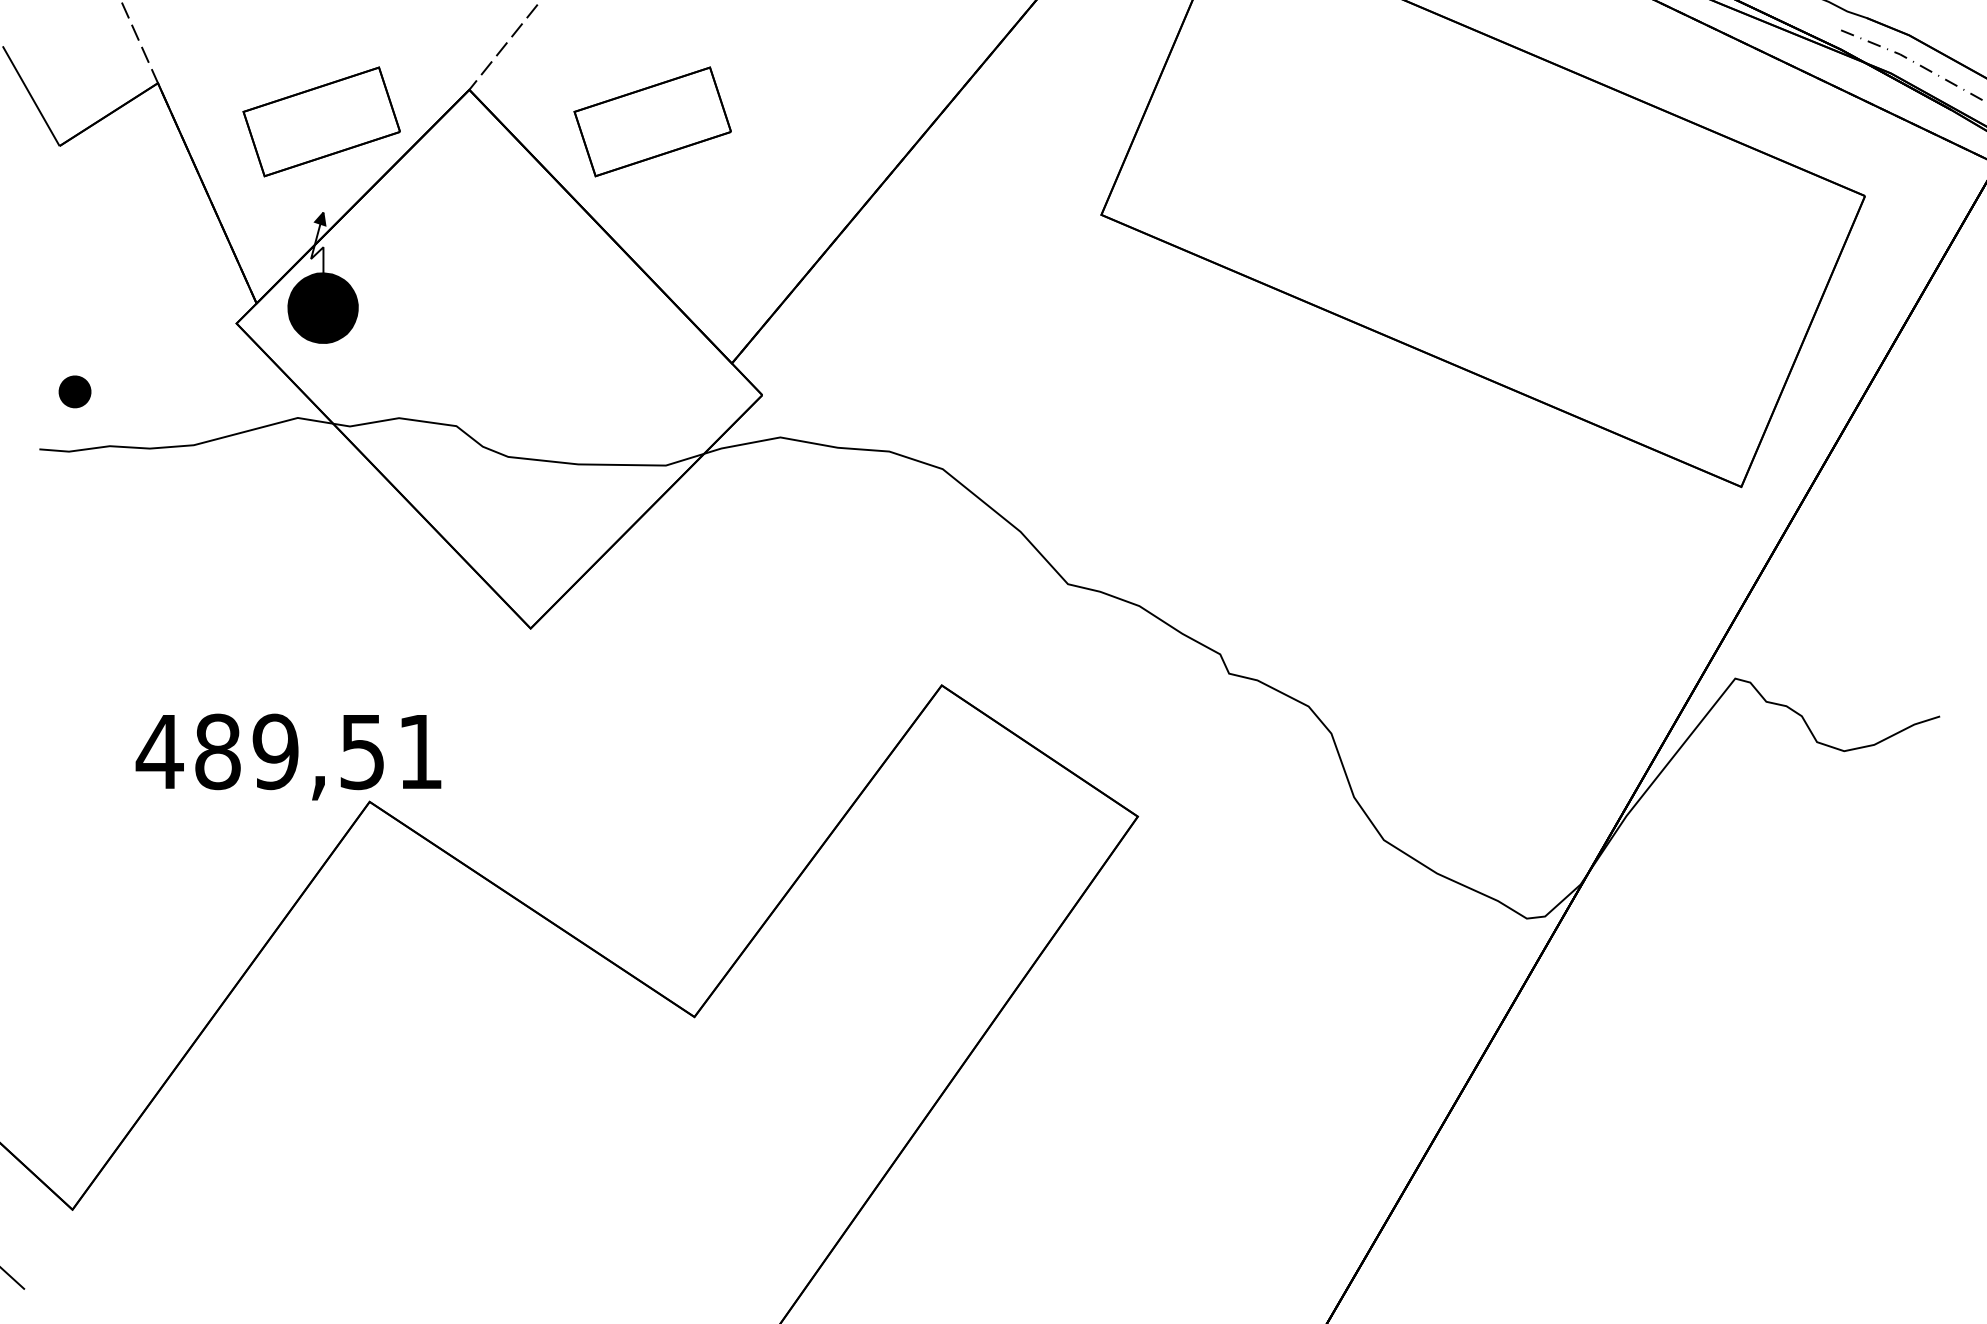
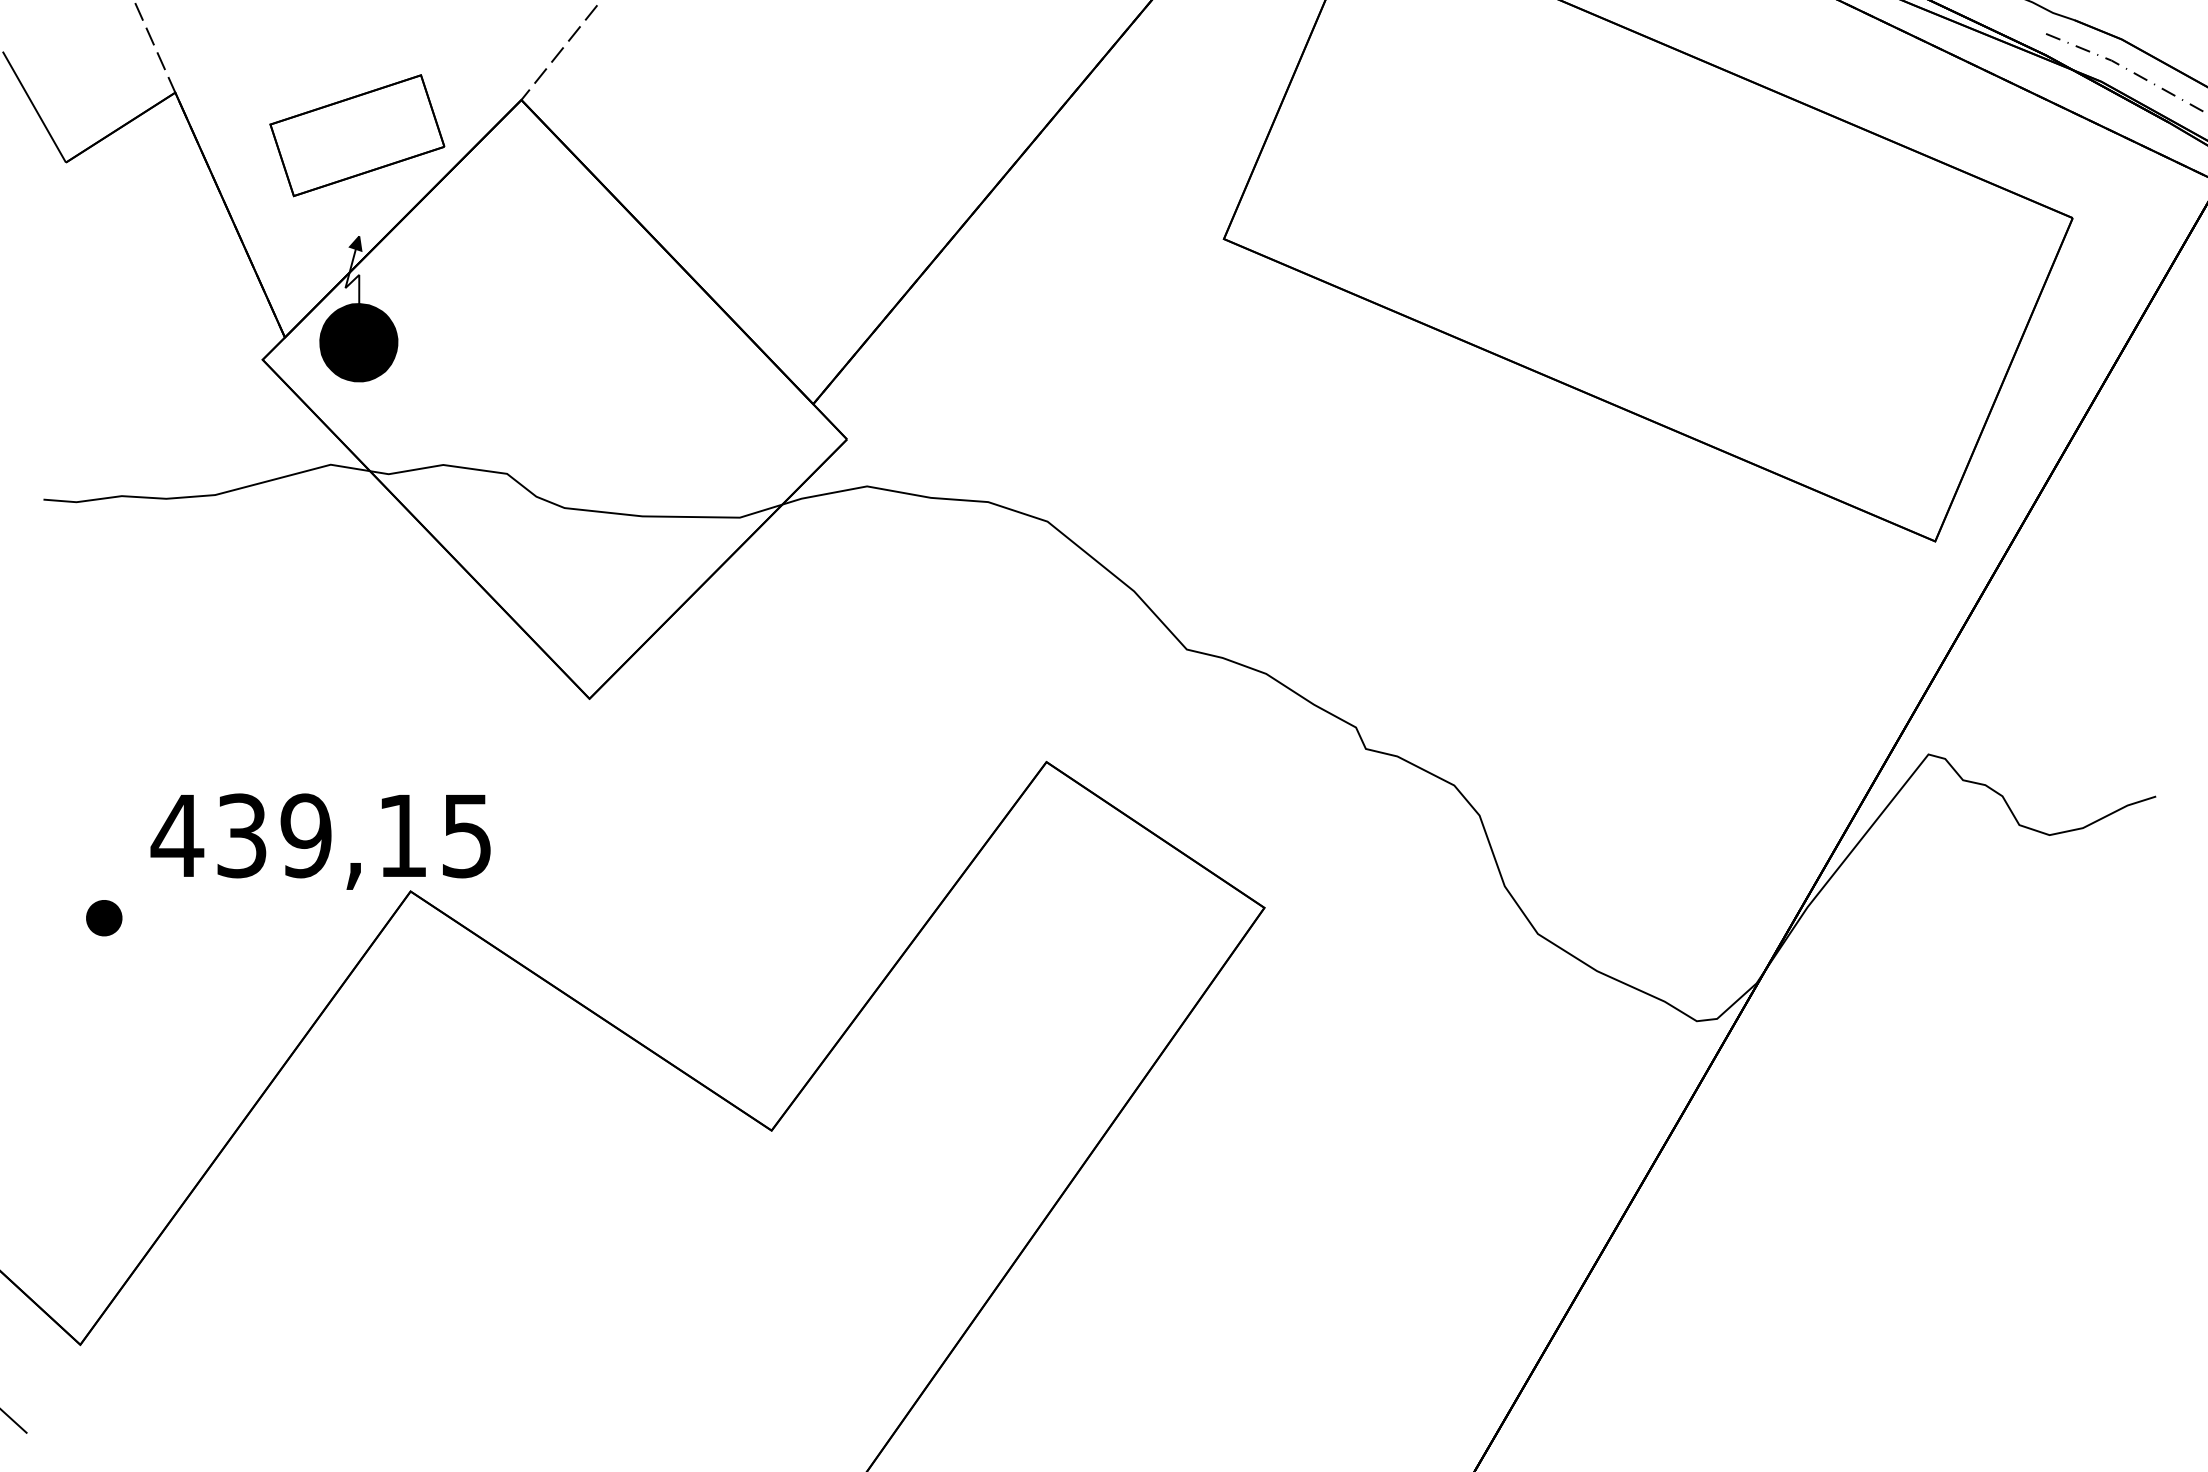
part: (652, 121) -> (724, 135), removed
part: (74, 391) -> (103, 917), moved
text: (318, 751) -> (353, 835), 489,51 -> 439,15

